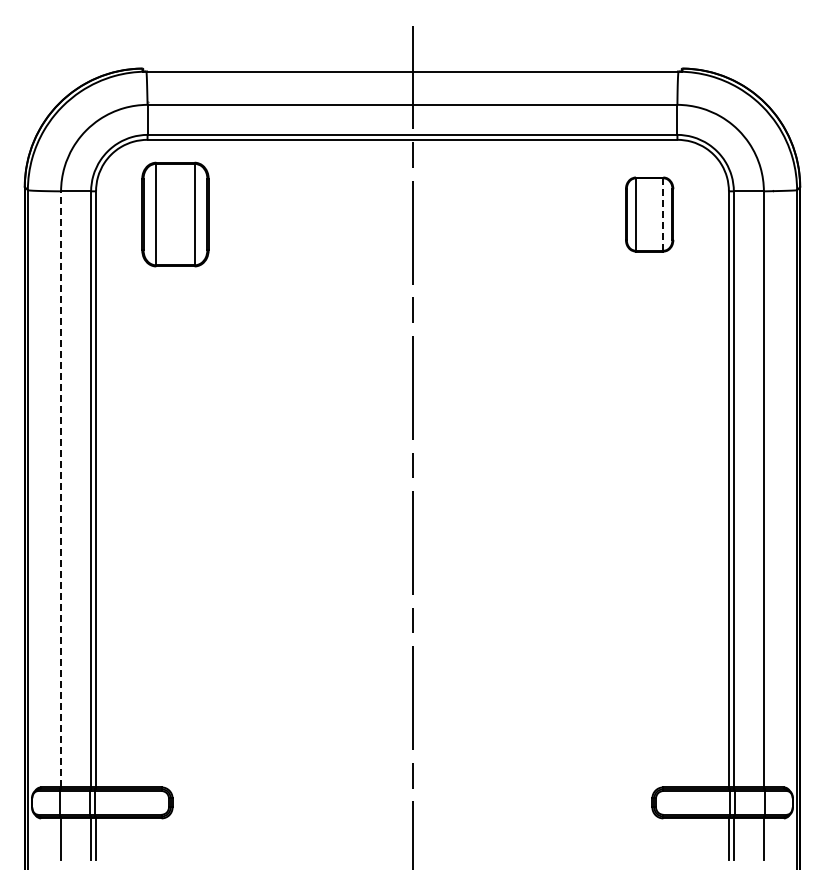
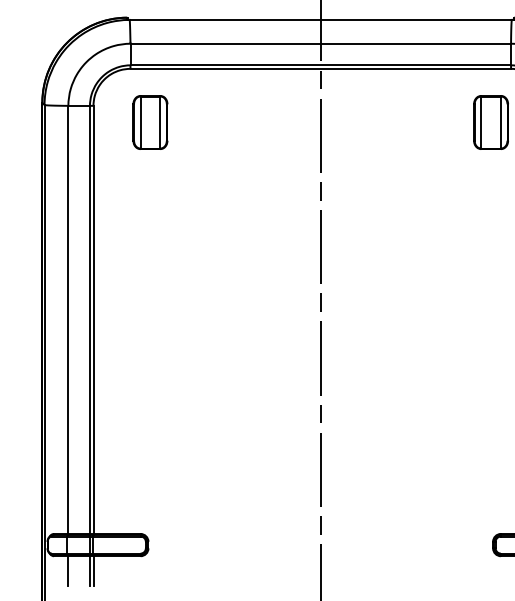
part: (174, 214) -> (149, 122), size x0.71
line: (663, 214) -> (501, 122), dashed -> solid
line: (61, 488) -> (68, 319), dashed -> solid

